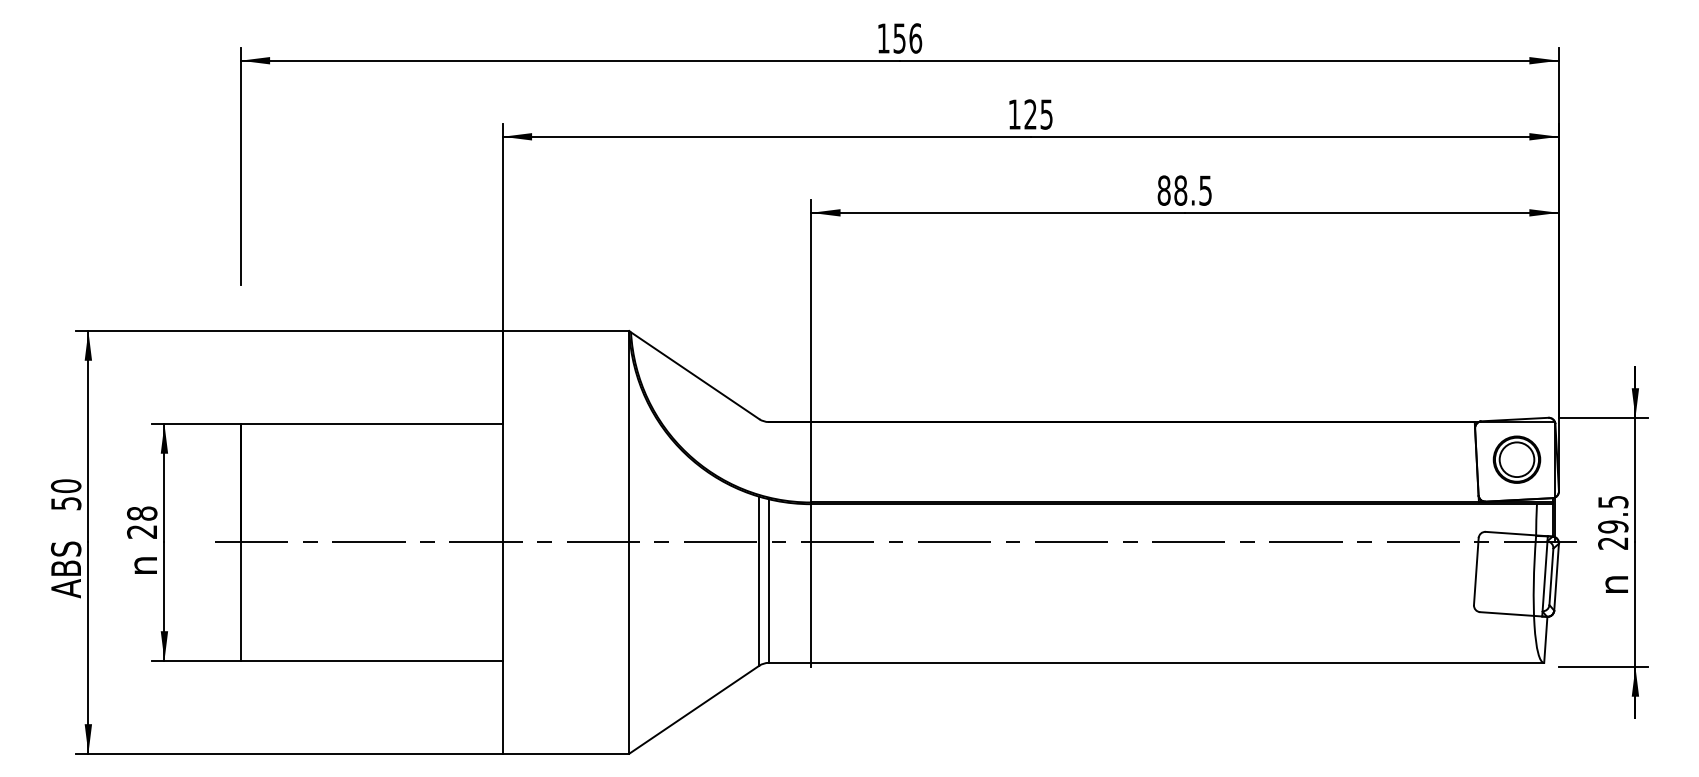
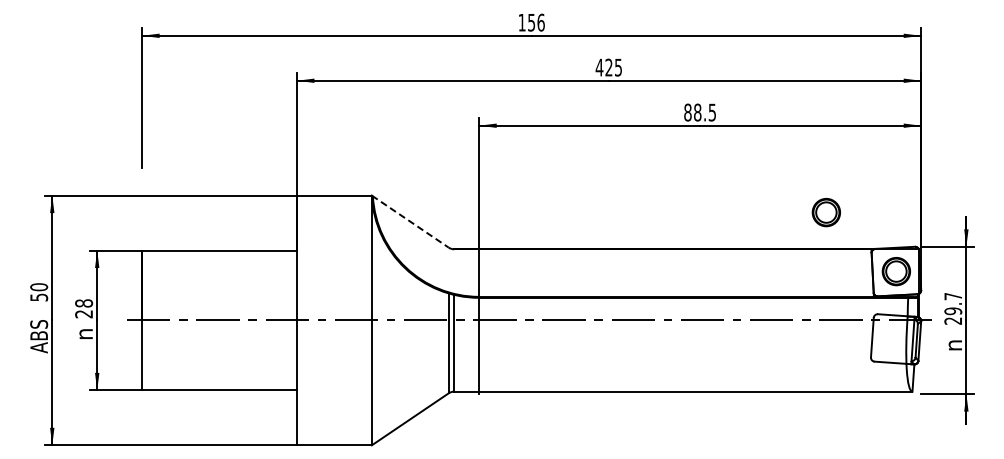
text: (1014, 114) -> (599, 67), 125 -> 425
part: (1396, 359) -> (825, 212), added
line: (694, 374) -> (410, 221), solid -> dashed
text: (1613, 501) -> (953, 296), 29.5 -> 29.7

